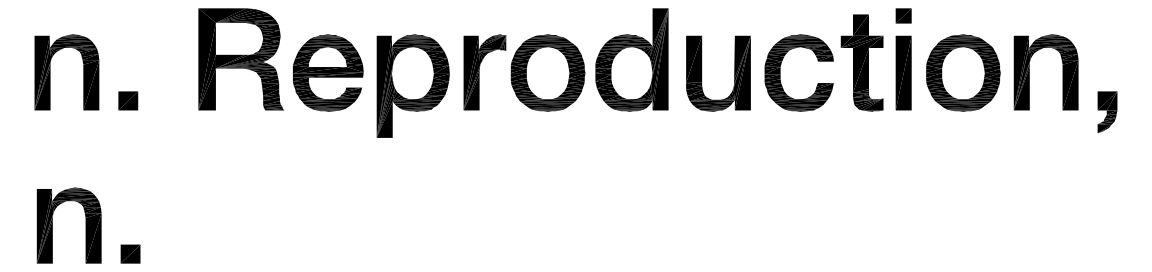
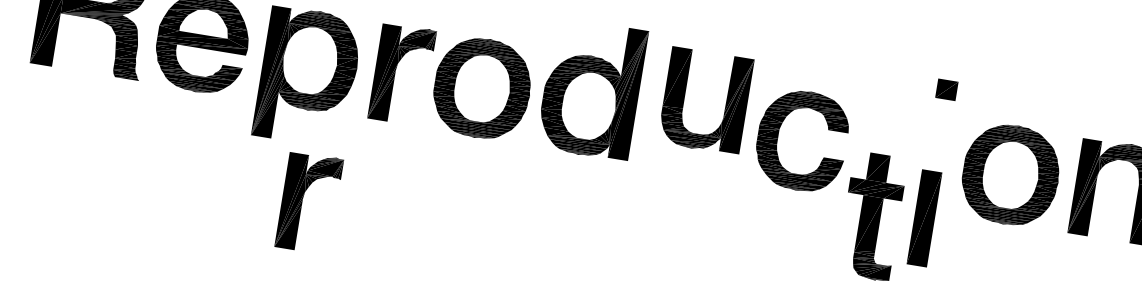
part: (861, 62) -> (871, 215), moved
part: (903, 72) -> (924, 217), moved
part: (702, 73) -> (685, 97), moved
part: (429, 182) -> (308, 202), added

